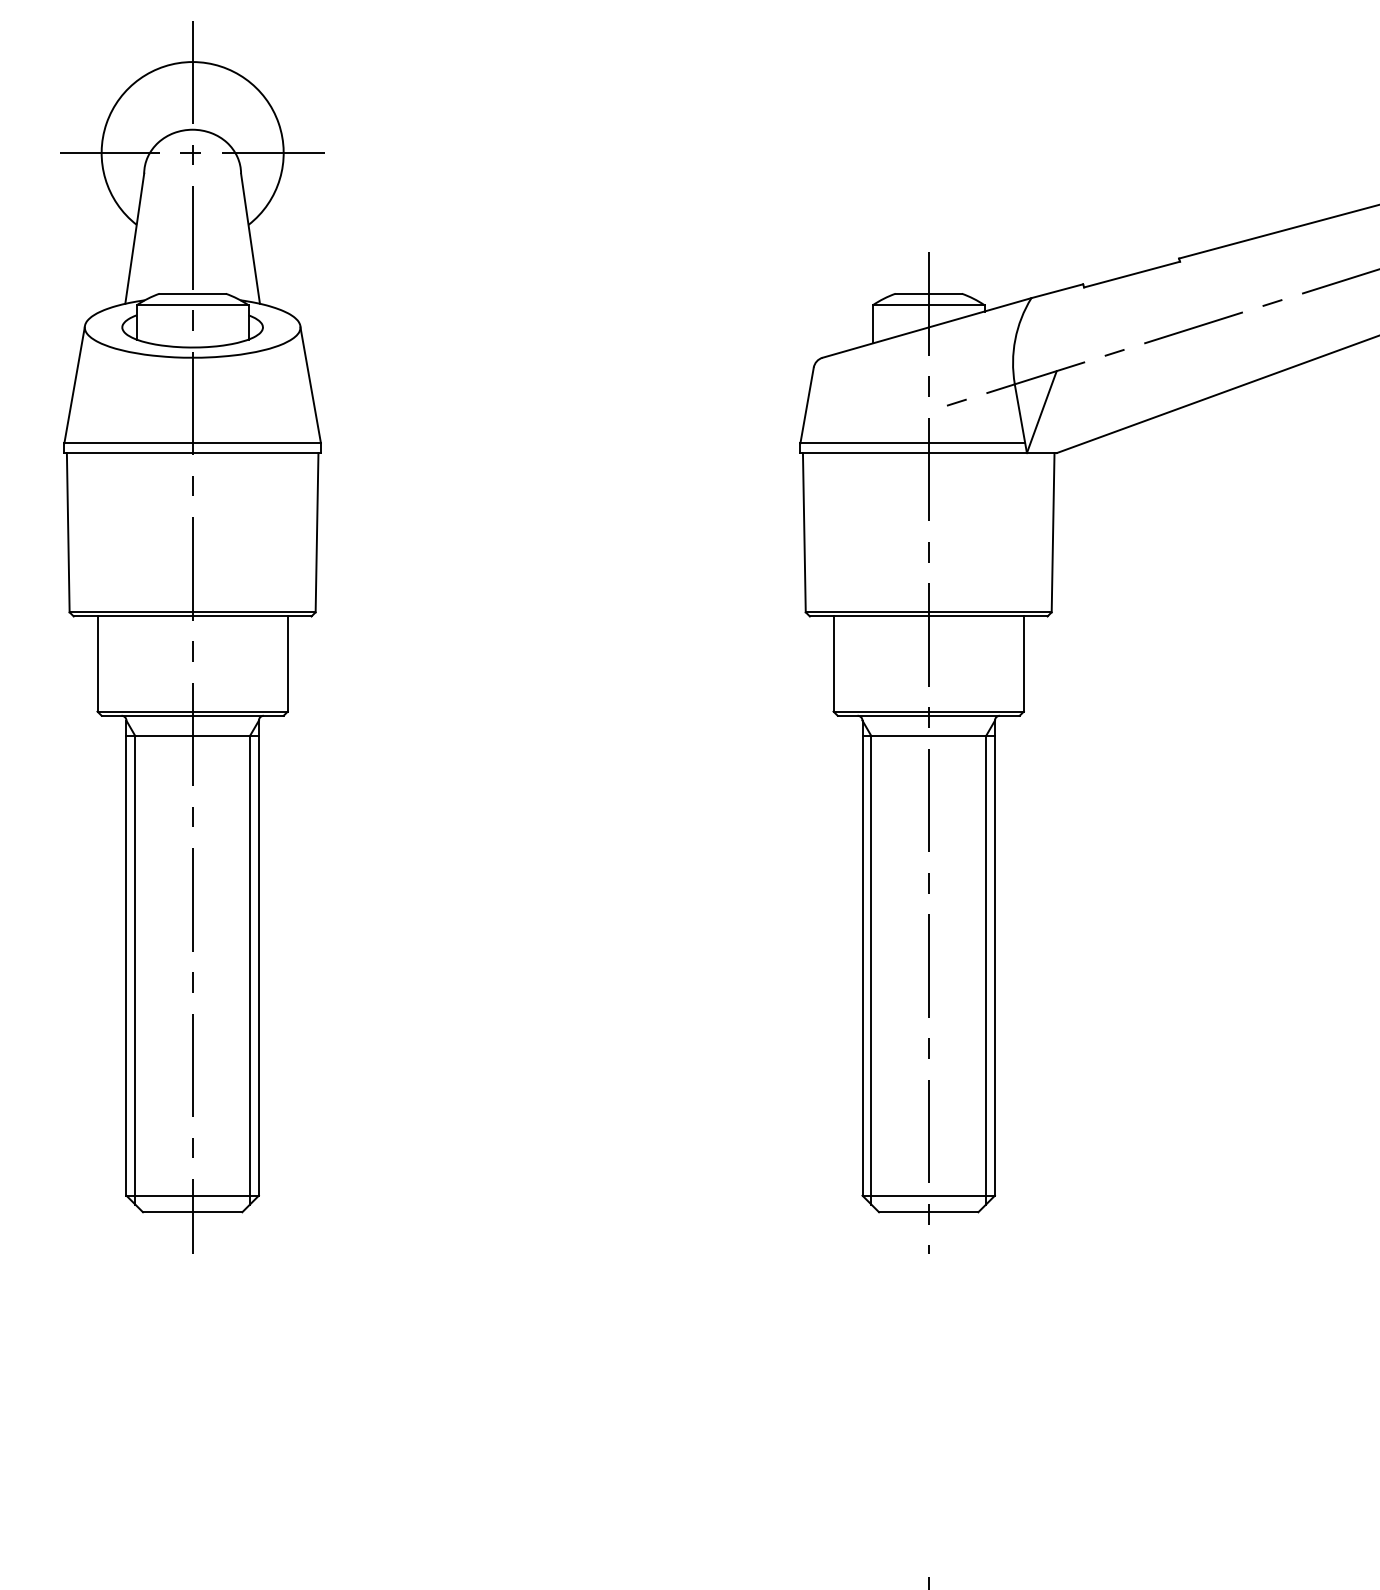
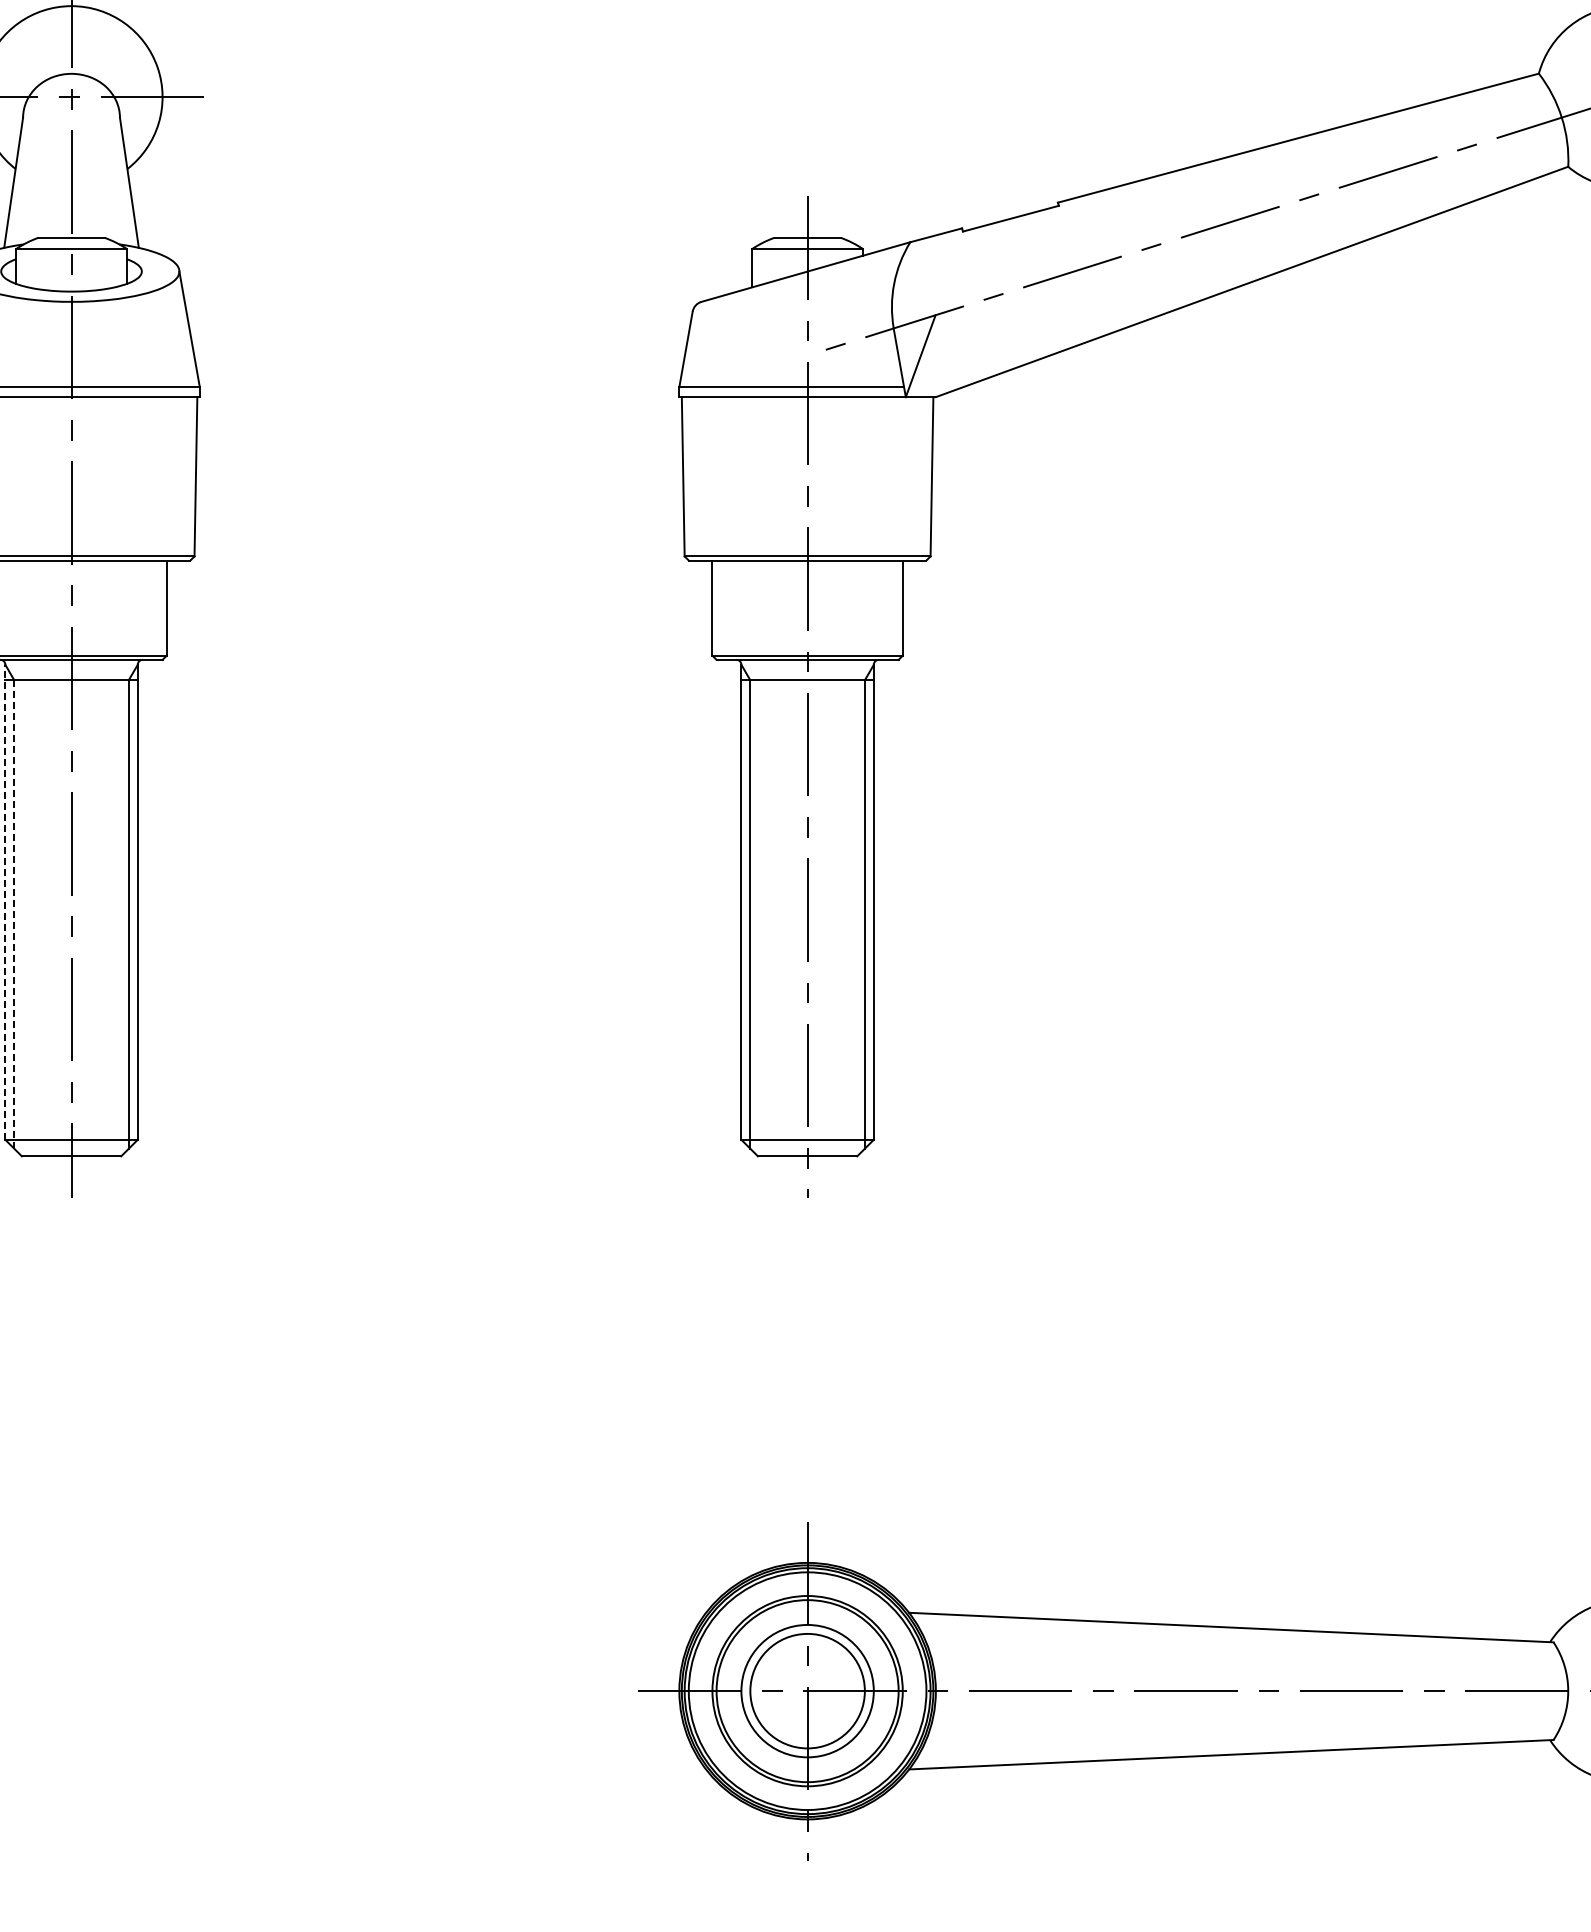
line: (126, 957) -> (5, 901), solid -> dashed
line: (135, 971) -> (14, 915), solid -> dashed

